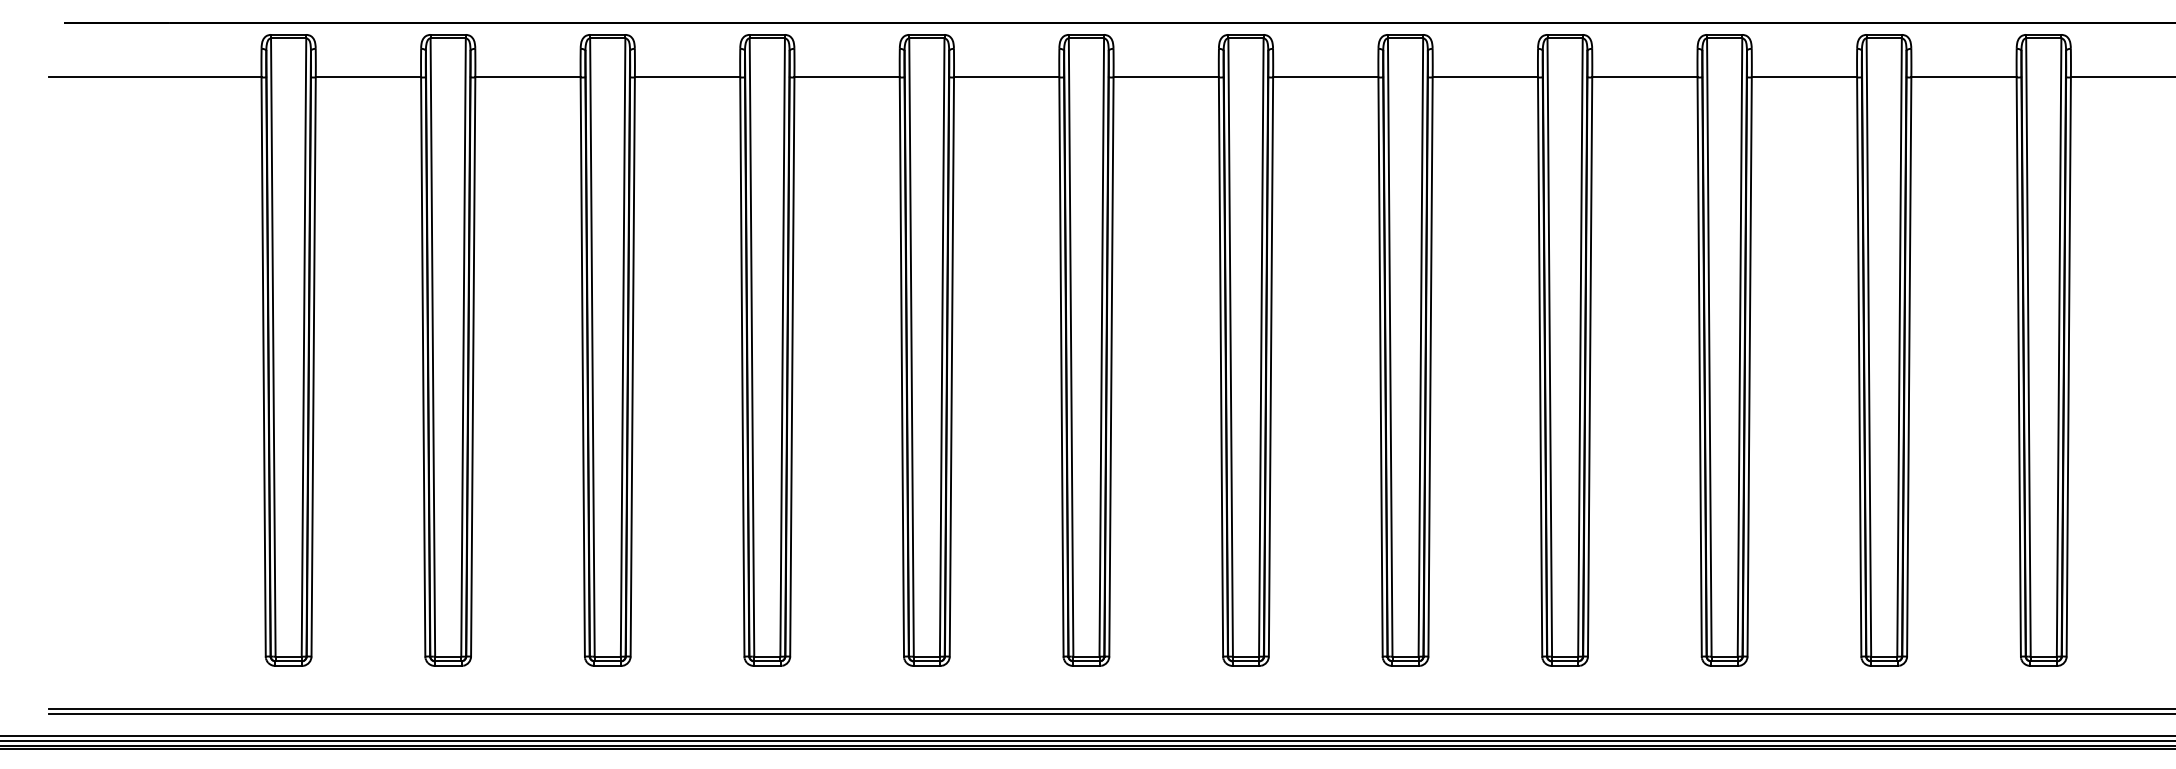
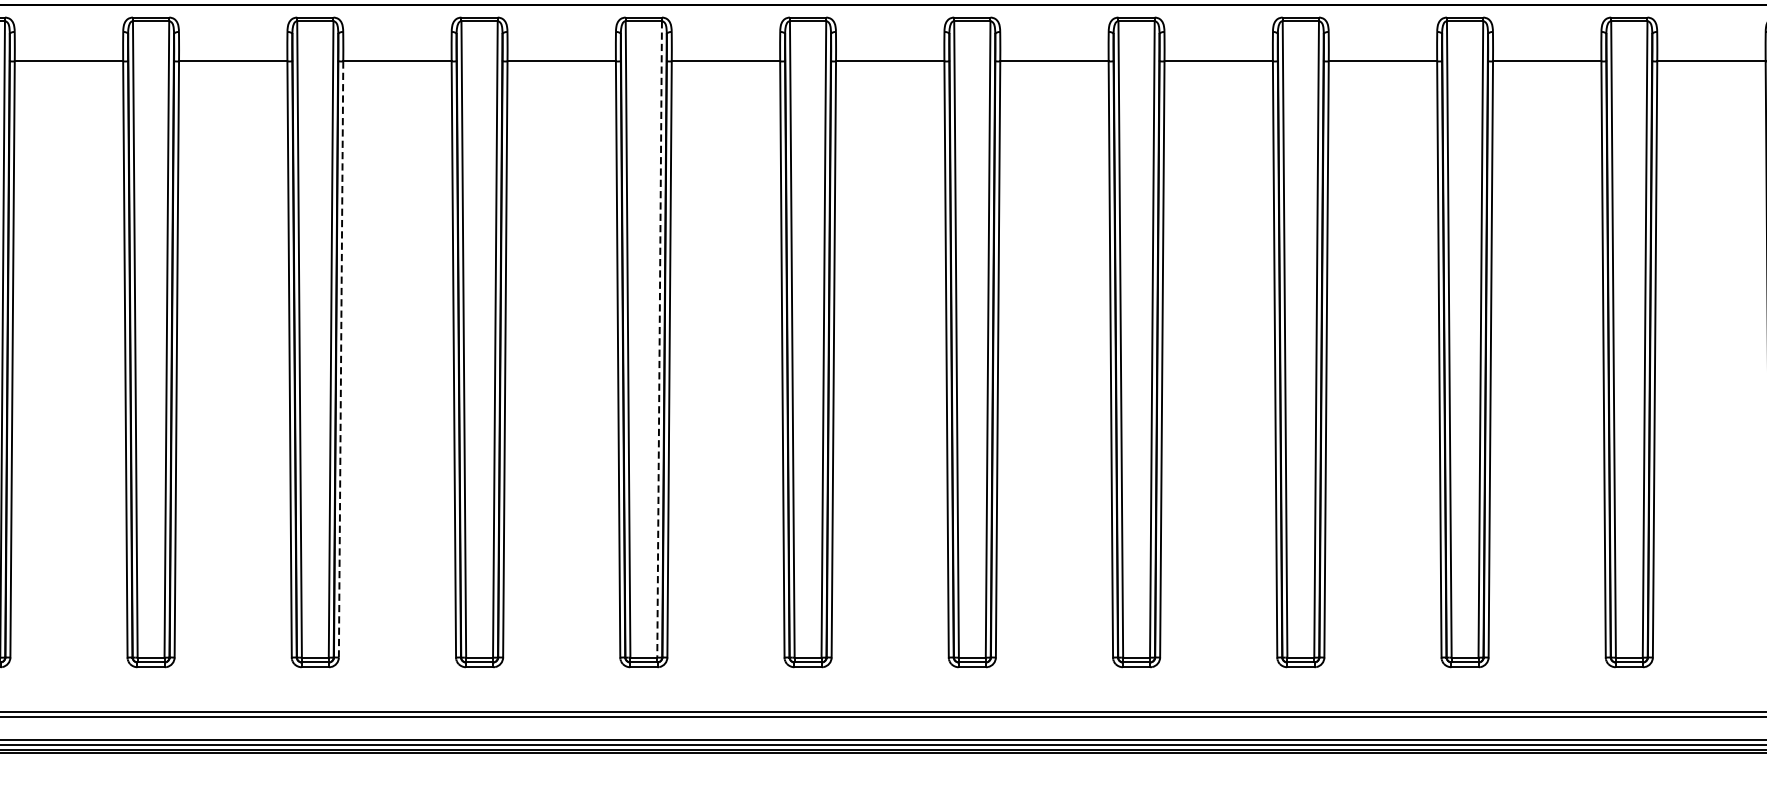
line: (942, 348) -> (659, 340), solid -> dashed
line: (632, 366) -> (340, 358), solid -> dashed

